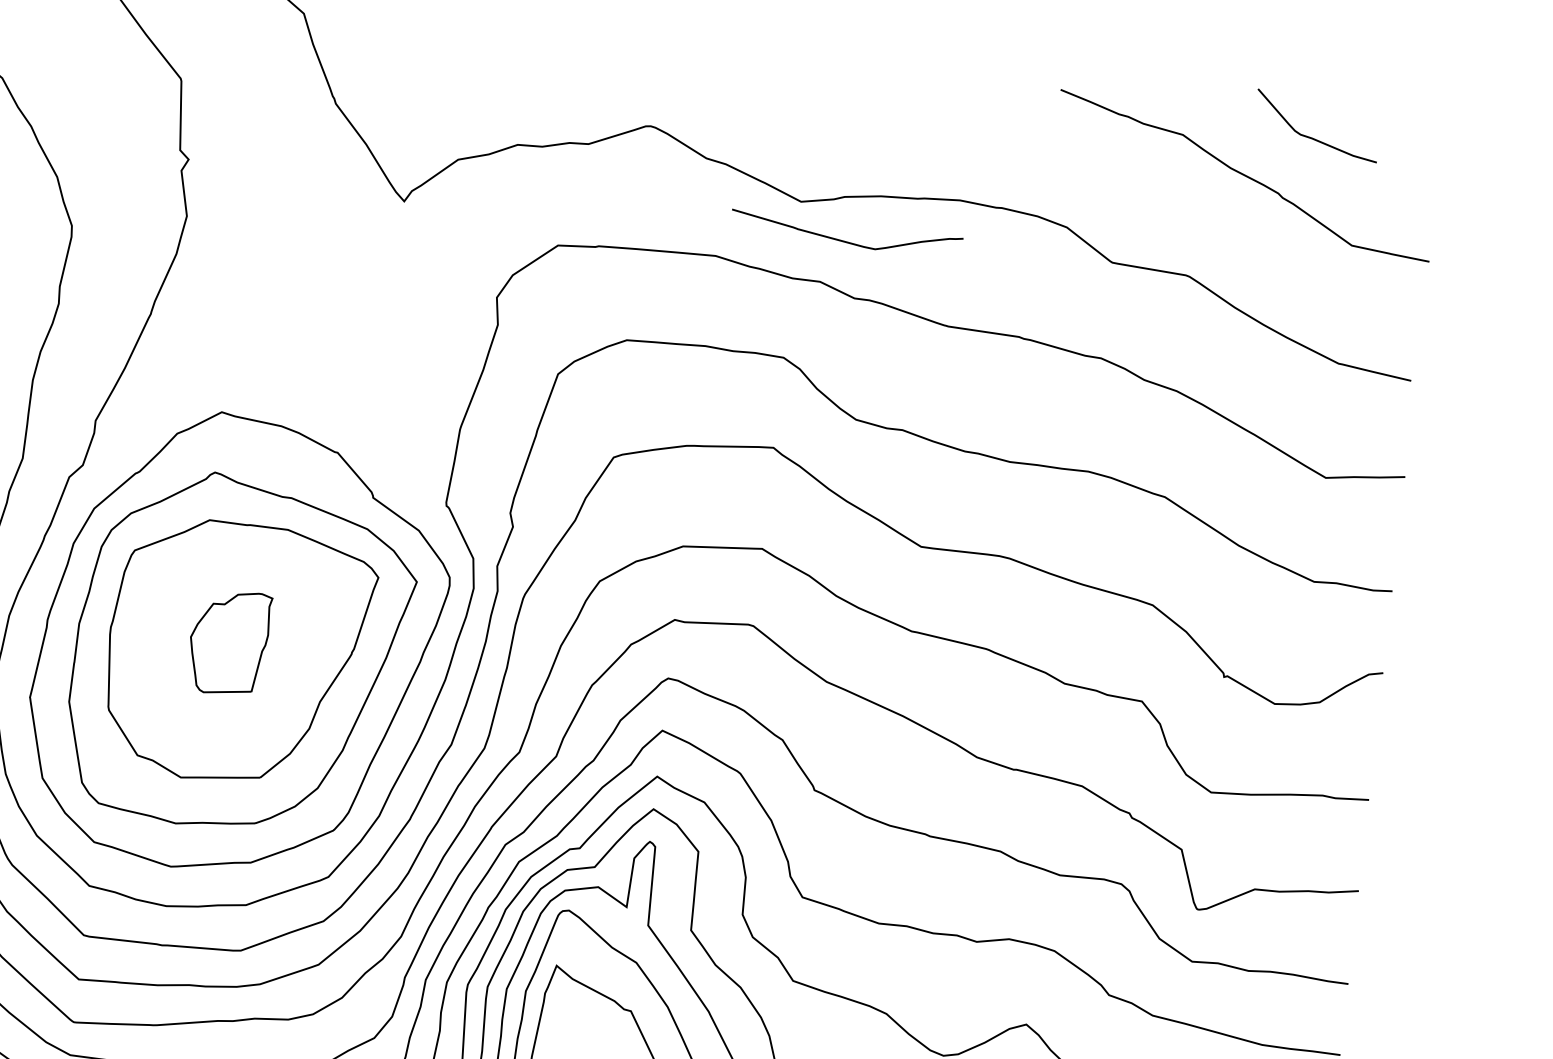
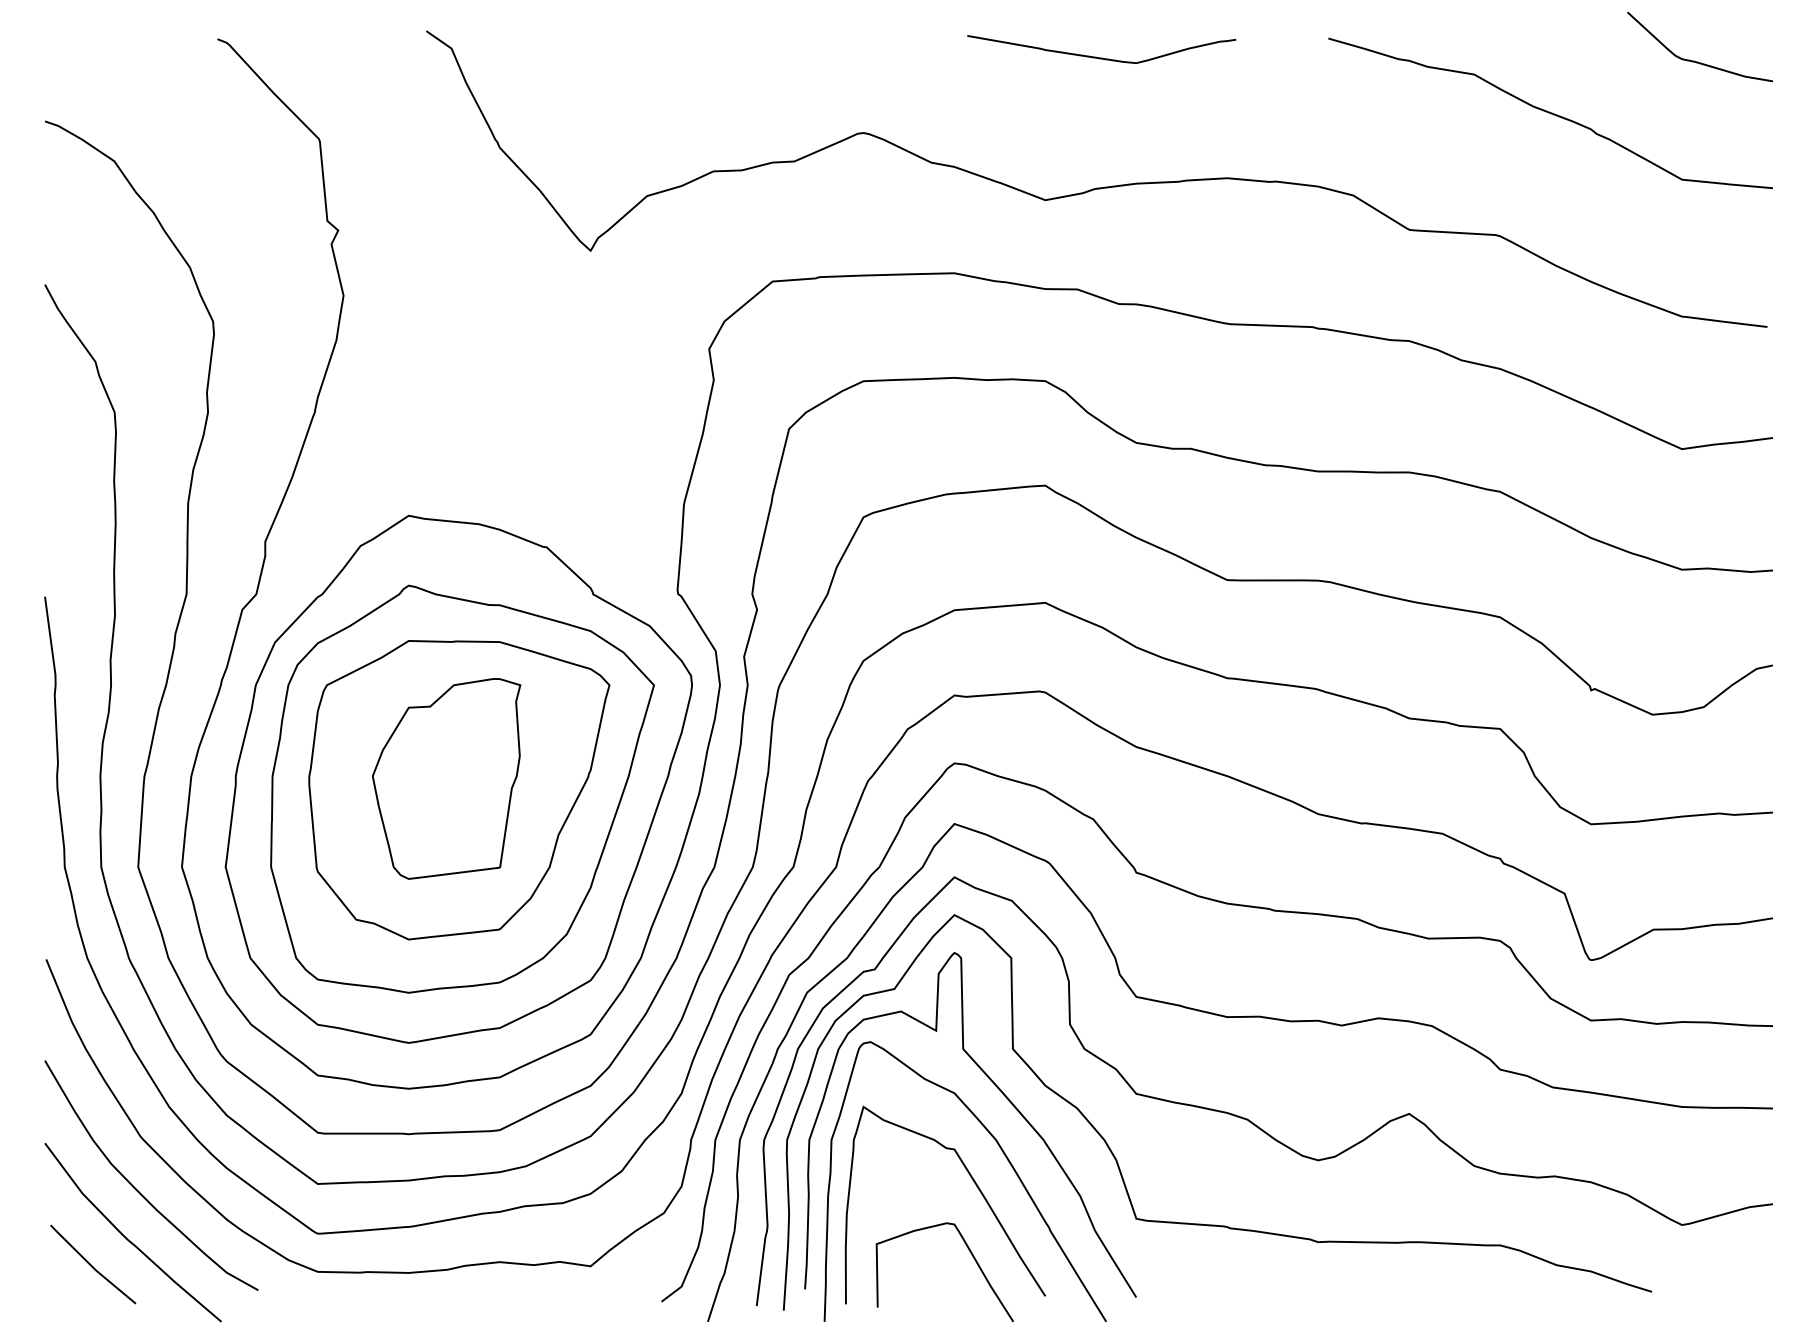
curve: (1311, 137) -> (1694, 60), moved
curve: (845, 241) -> (1101, 57), moved
part: (228, 642) -> (446, 778), size x1.67

